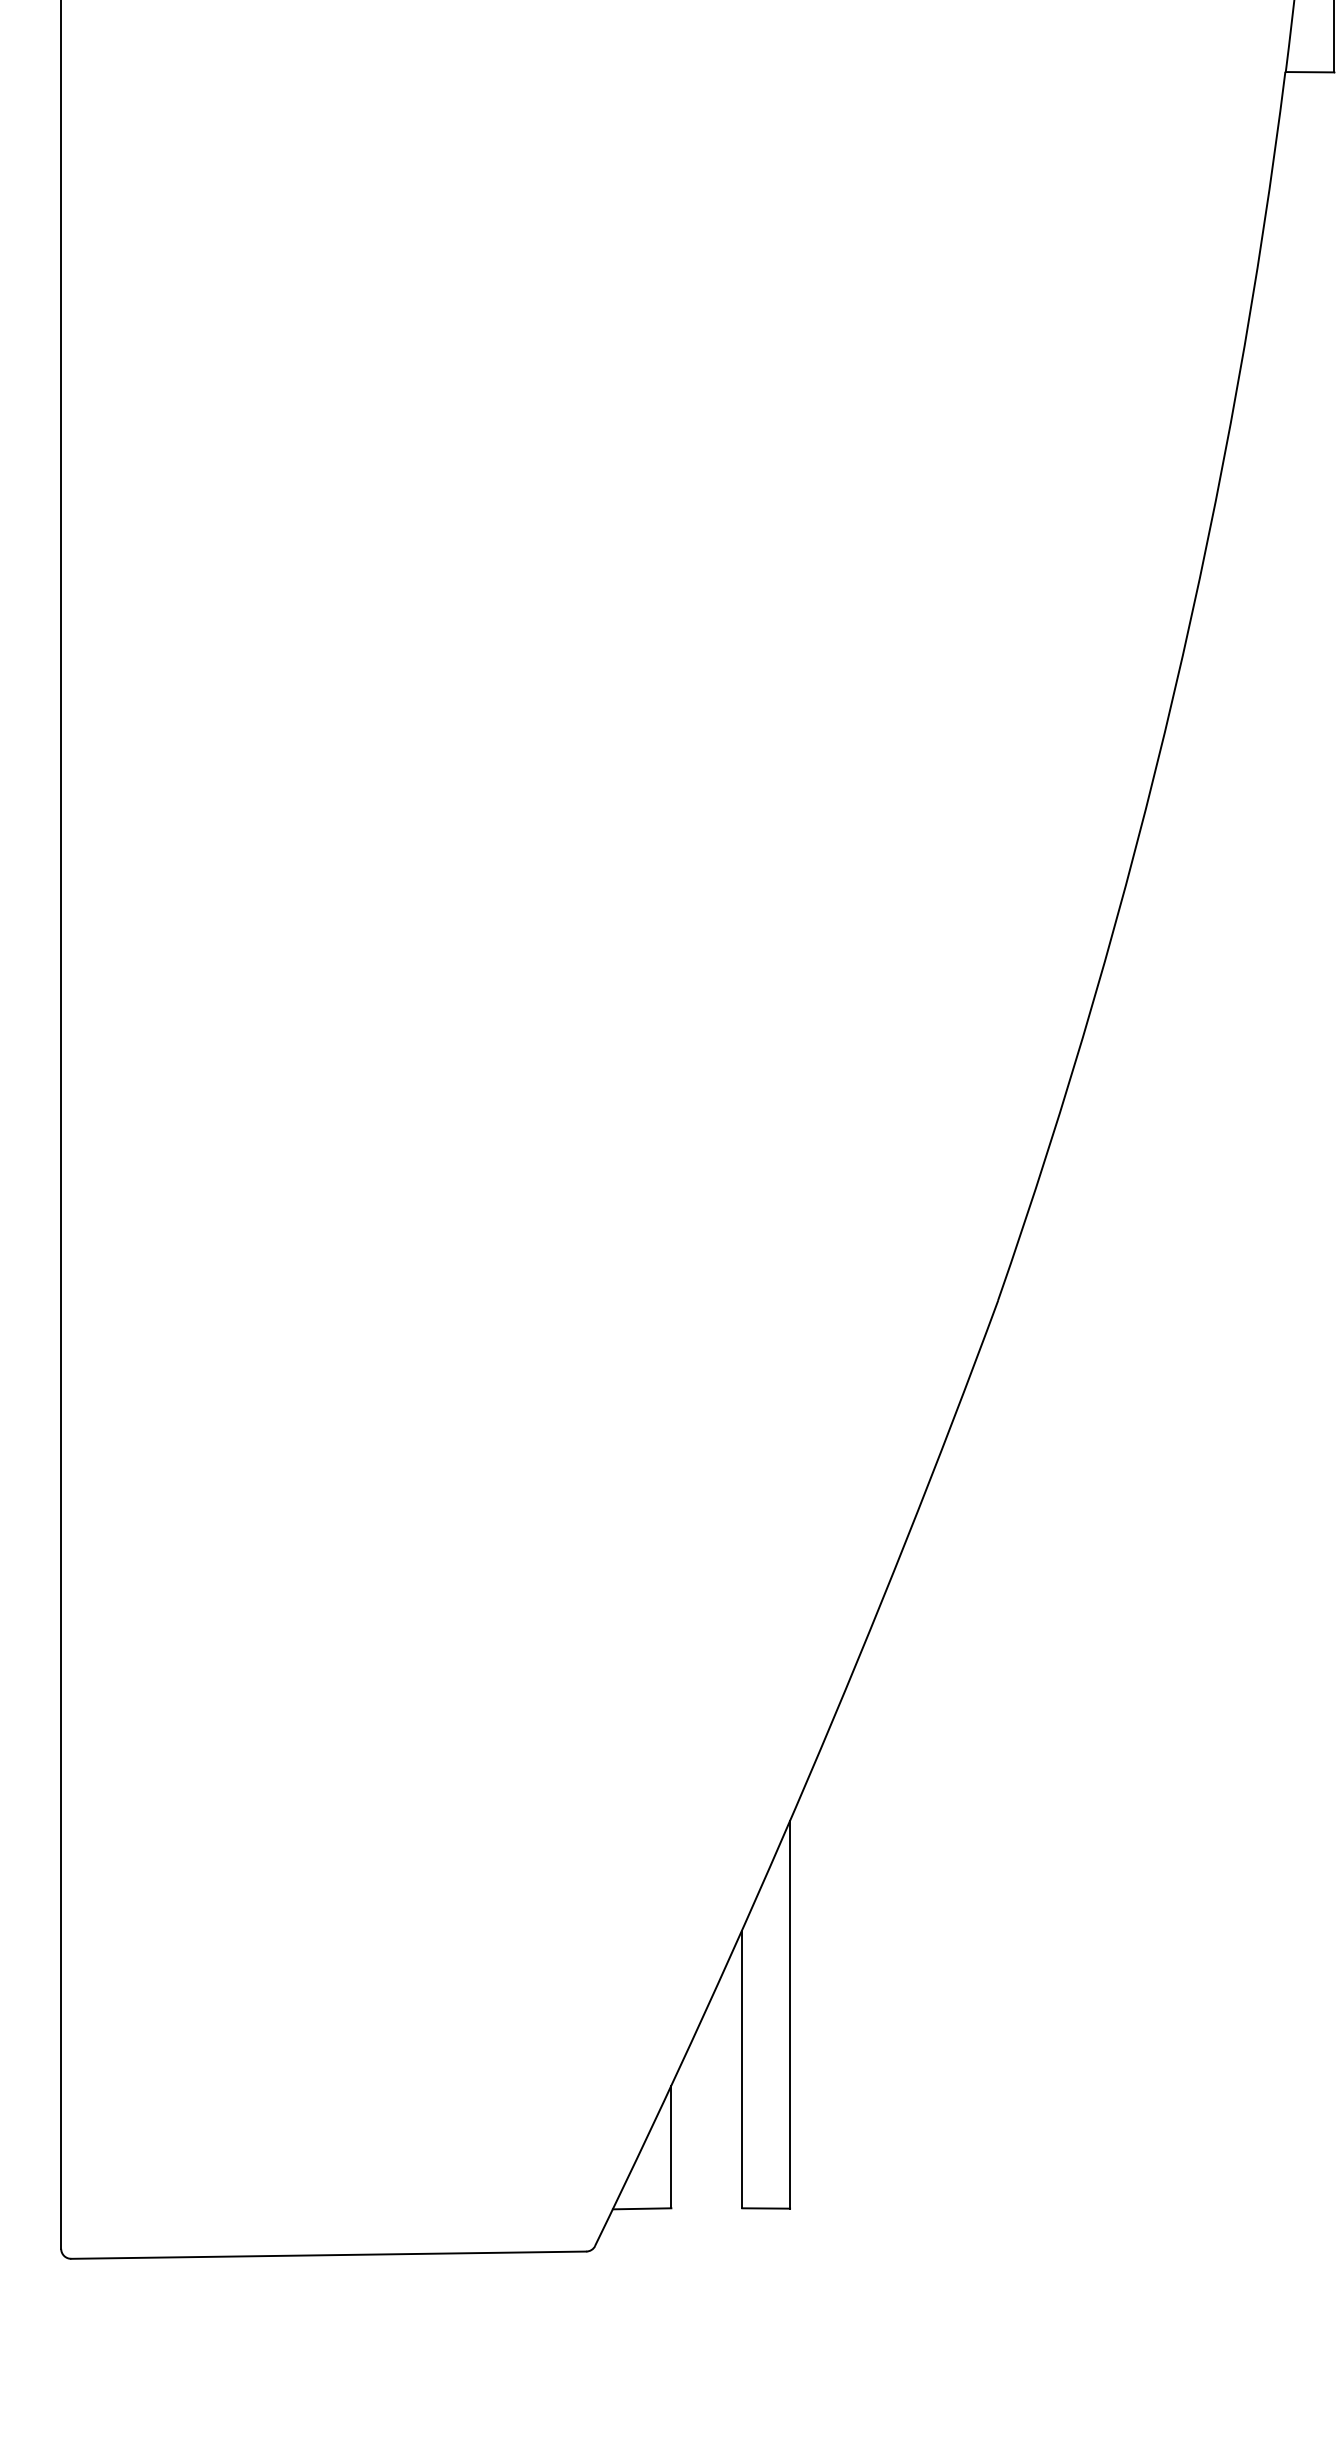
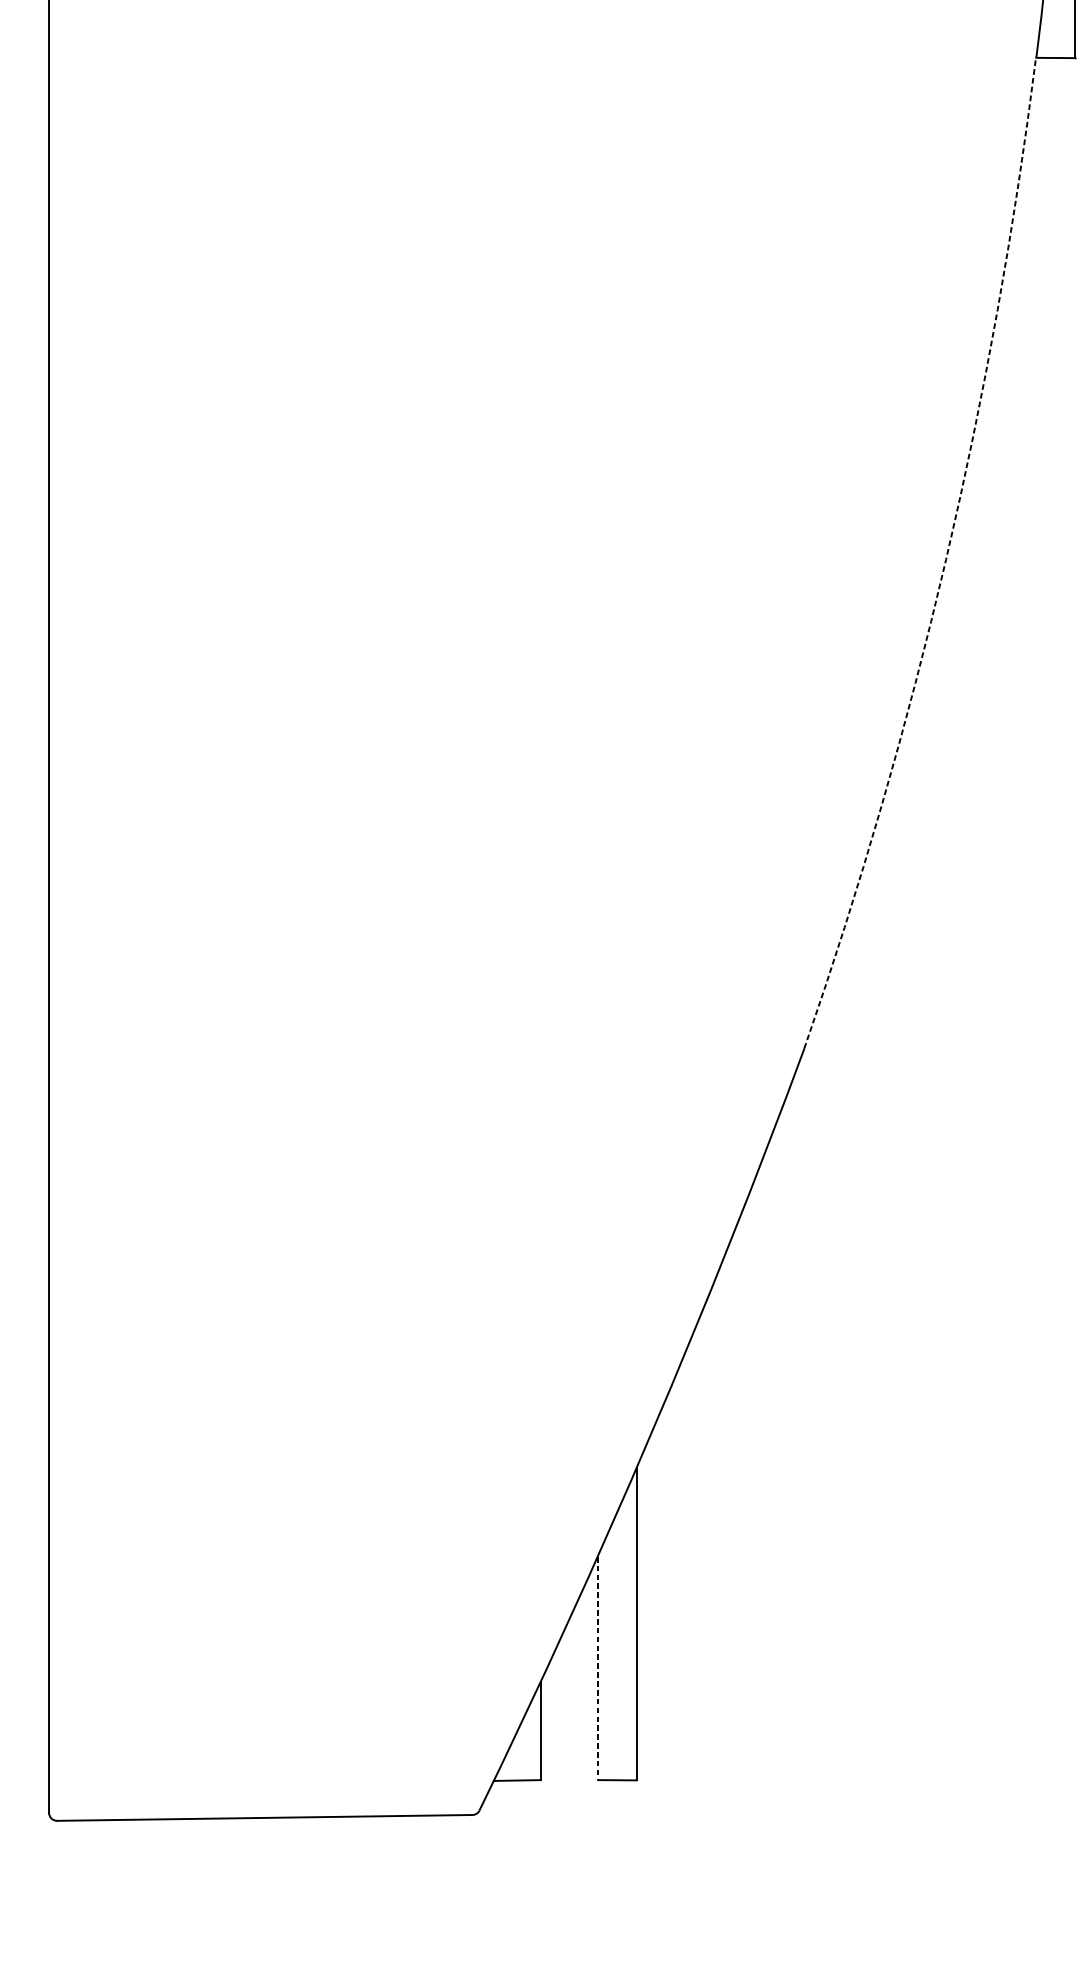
arc: (1173, 693) -> (945, 558), solid -> dashed
line: (742, 2070) -> (598, 1669), solid -> dashed

